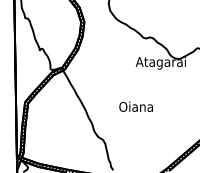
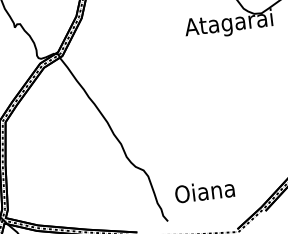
text: (135, 106) -> (203, 190), moved

